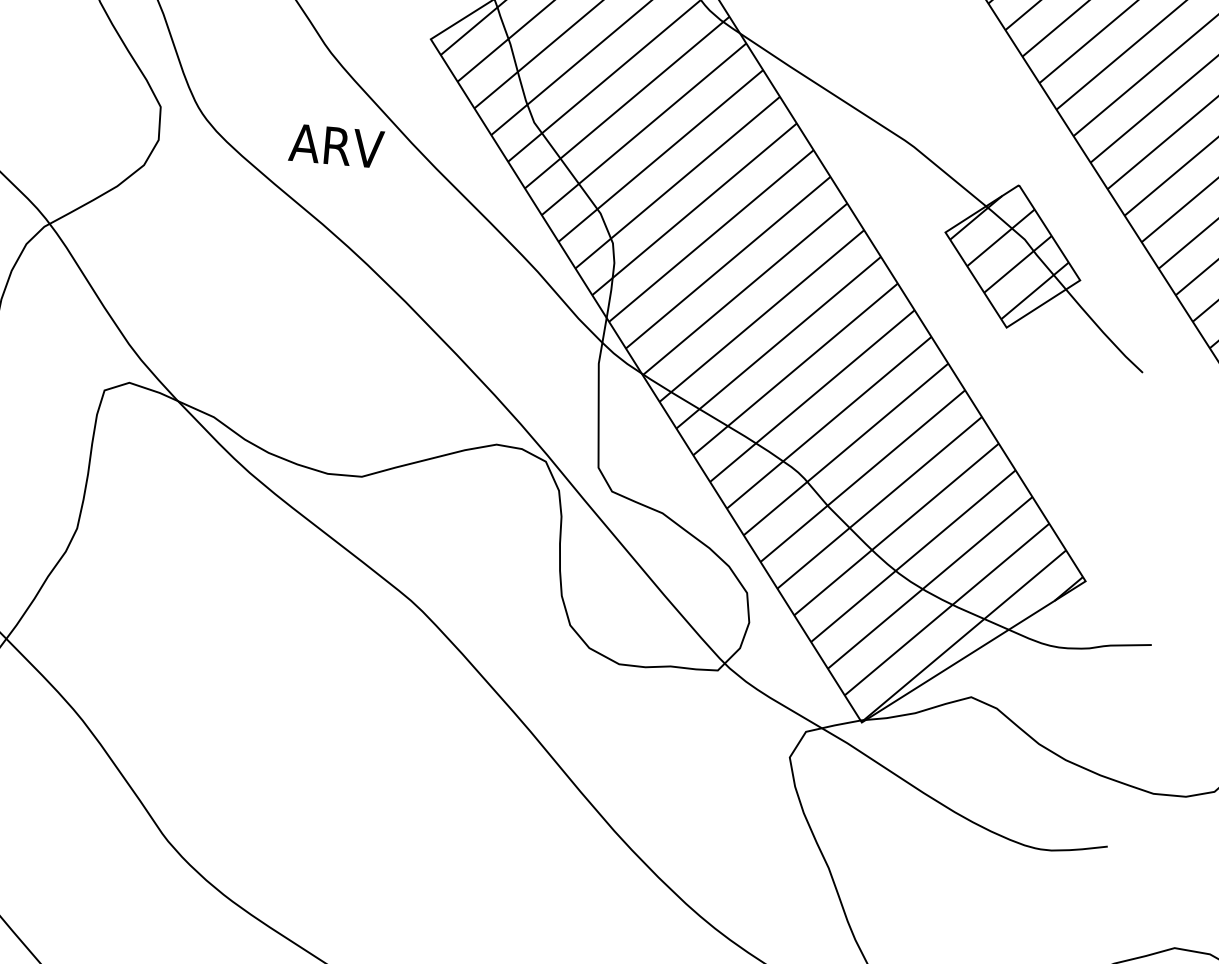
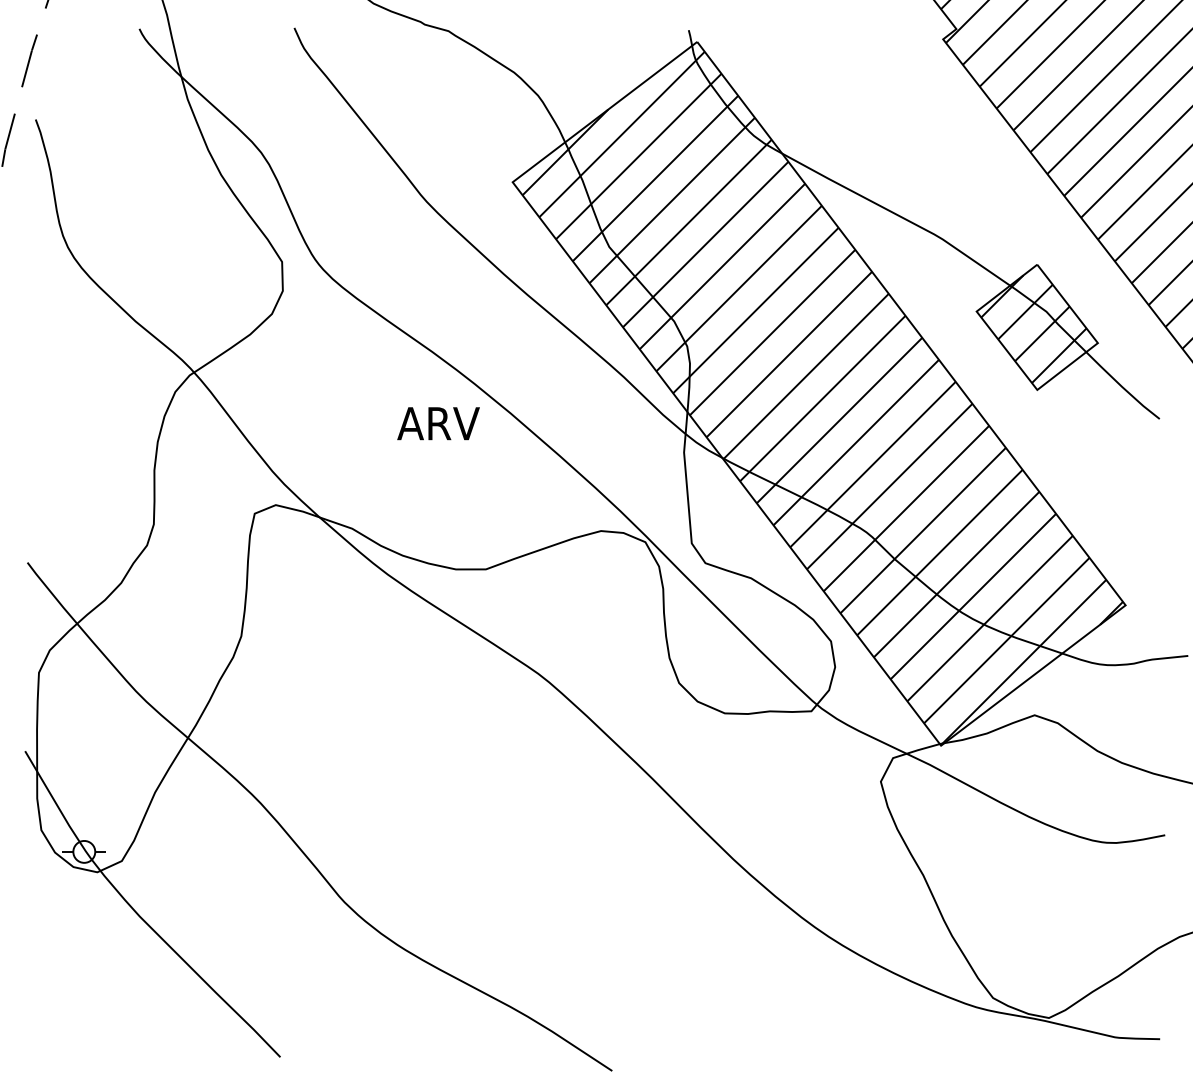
text: (336, 145) -> (438, 423), moved

